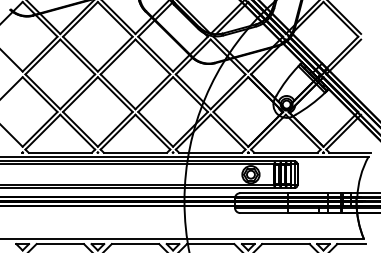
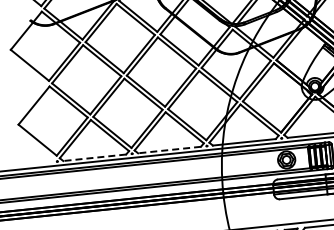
line: (60, 152) -> (94, 157), solid -> dashed
line: (135, 152) -> (169, 149), solid -> dashed

